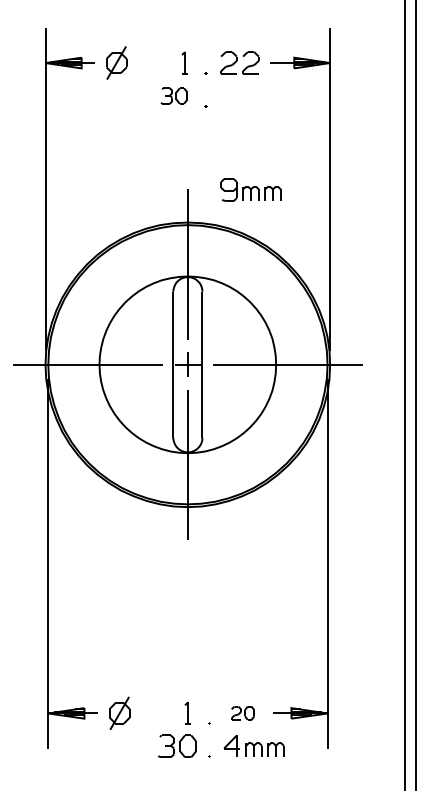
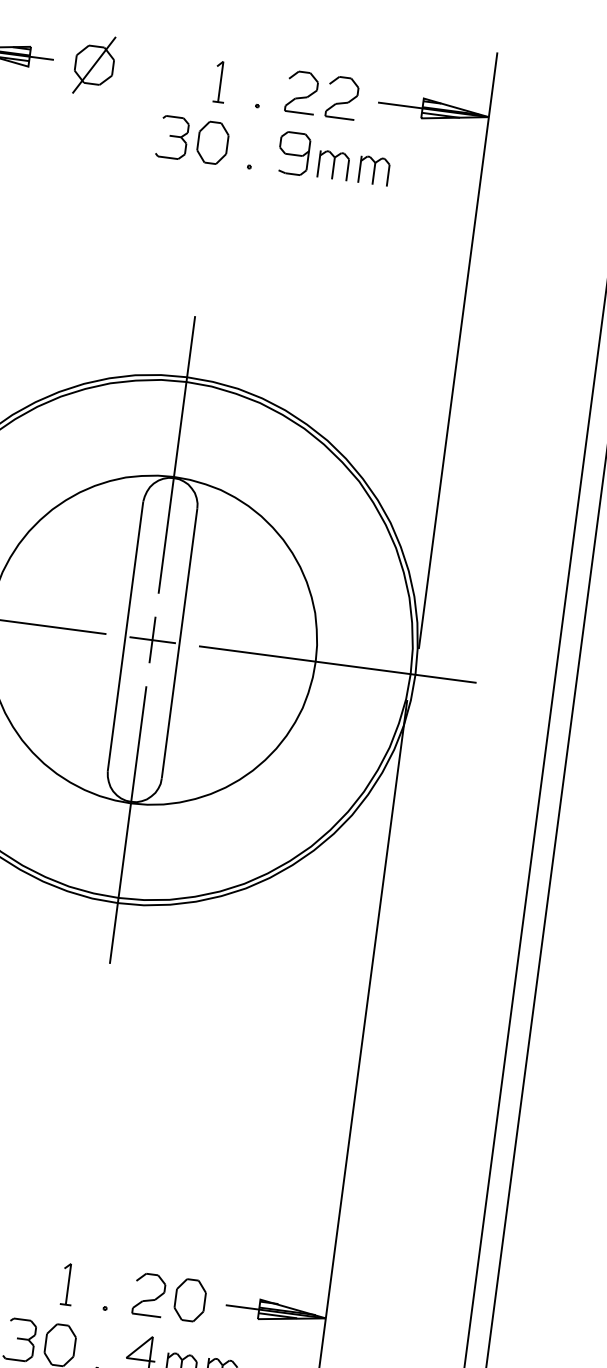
part: (174, 95) -> (193, 139), size x1.43
part: (250, 189) -> (333, 157), moved
part: (242, 712) -> (168, 1295), size x1.67

